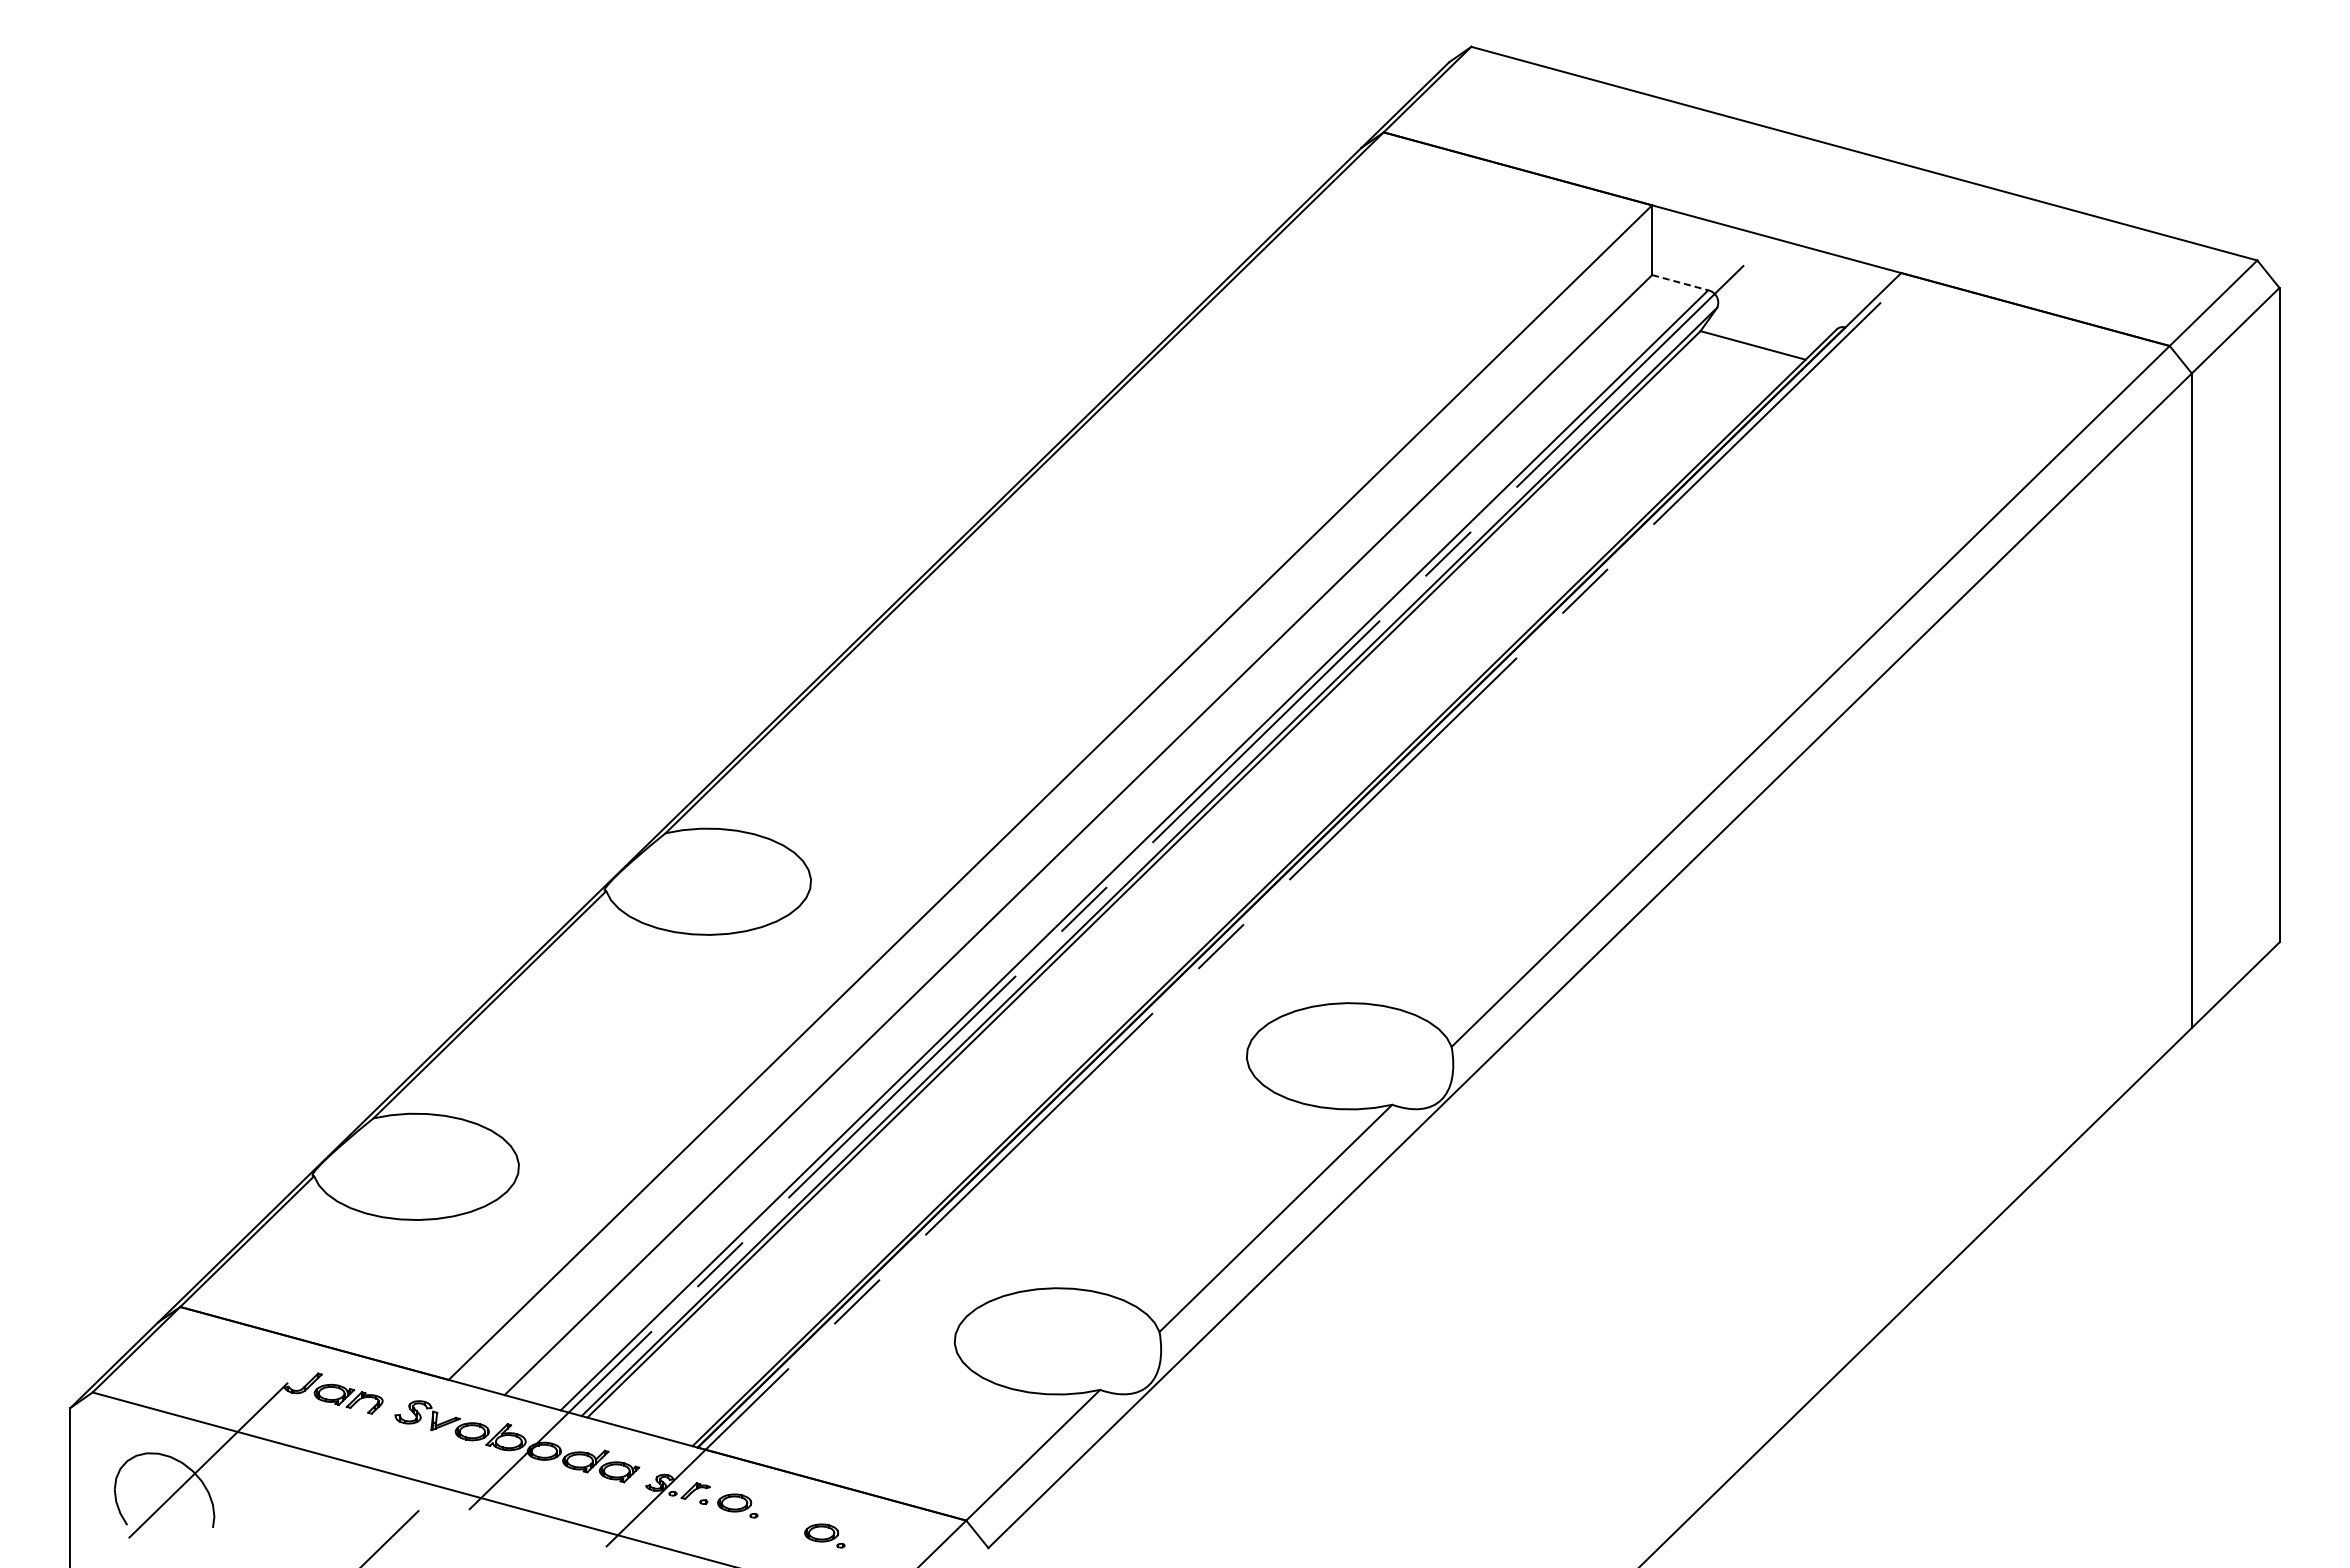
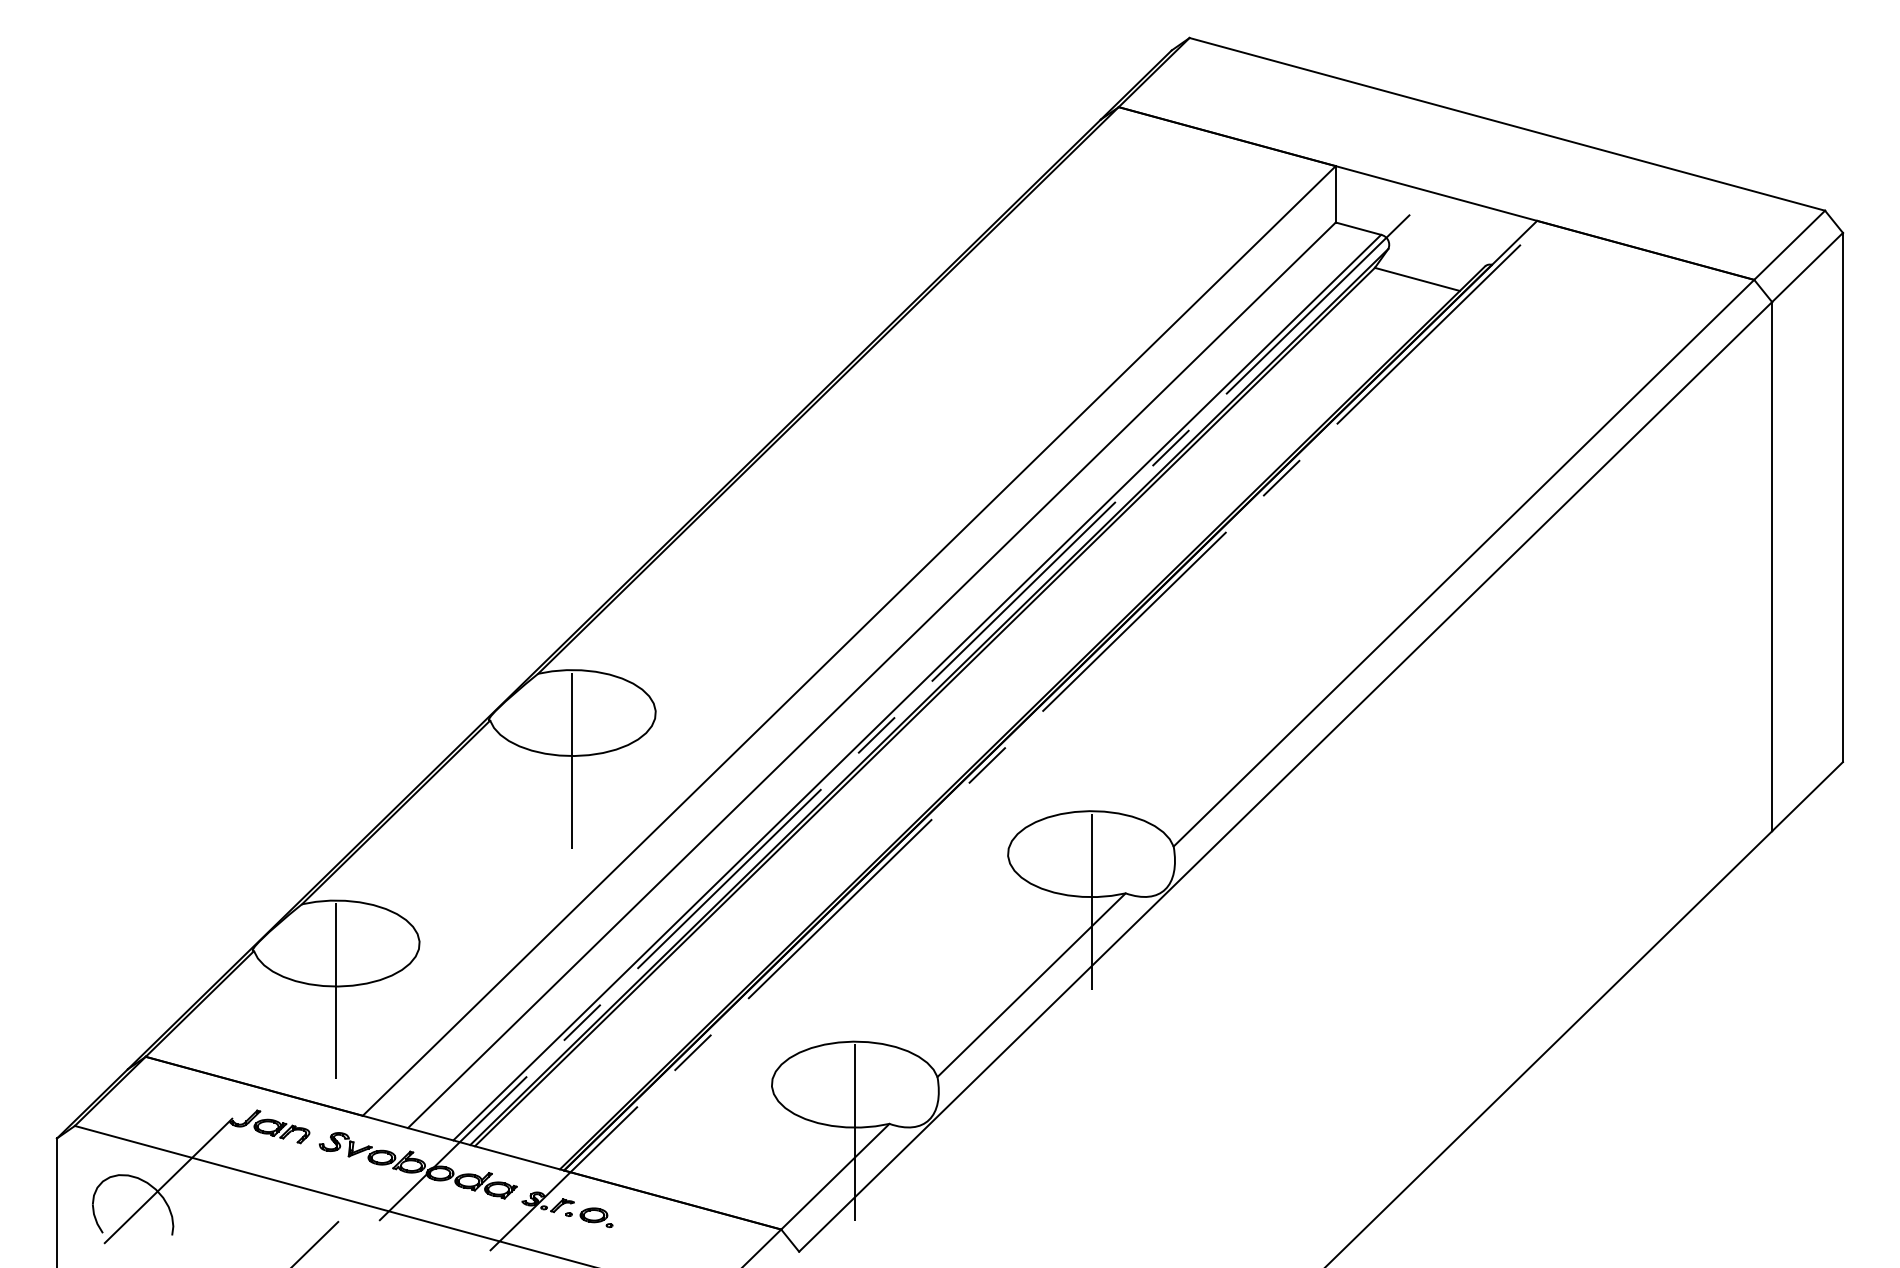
line: (1680, 282) -> (1358, 228), dashed -> solid
line: (707, 940) -> (572, 760), added
line: (1350, 1115) -> (1091, 902), added
line: (415, 1225) -> (335, 990), added
line: (1057, 1400) -> (855, 1132), added
part: (824, 1535) -> (666, 1241), removed

